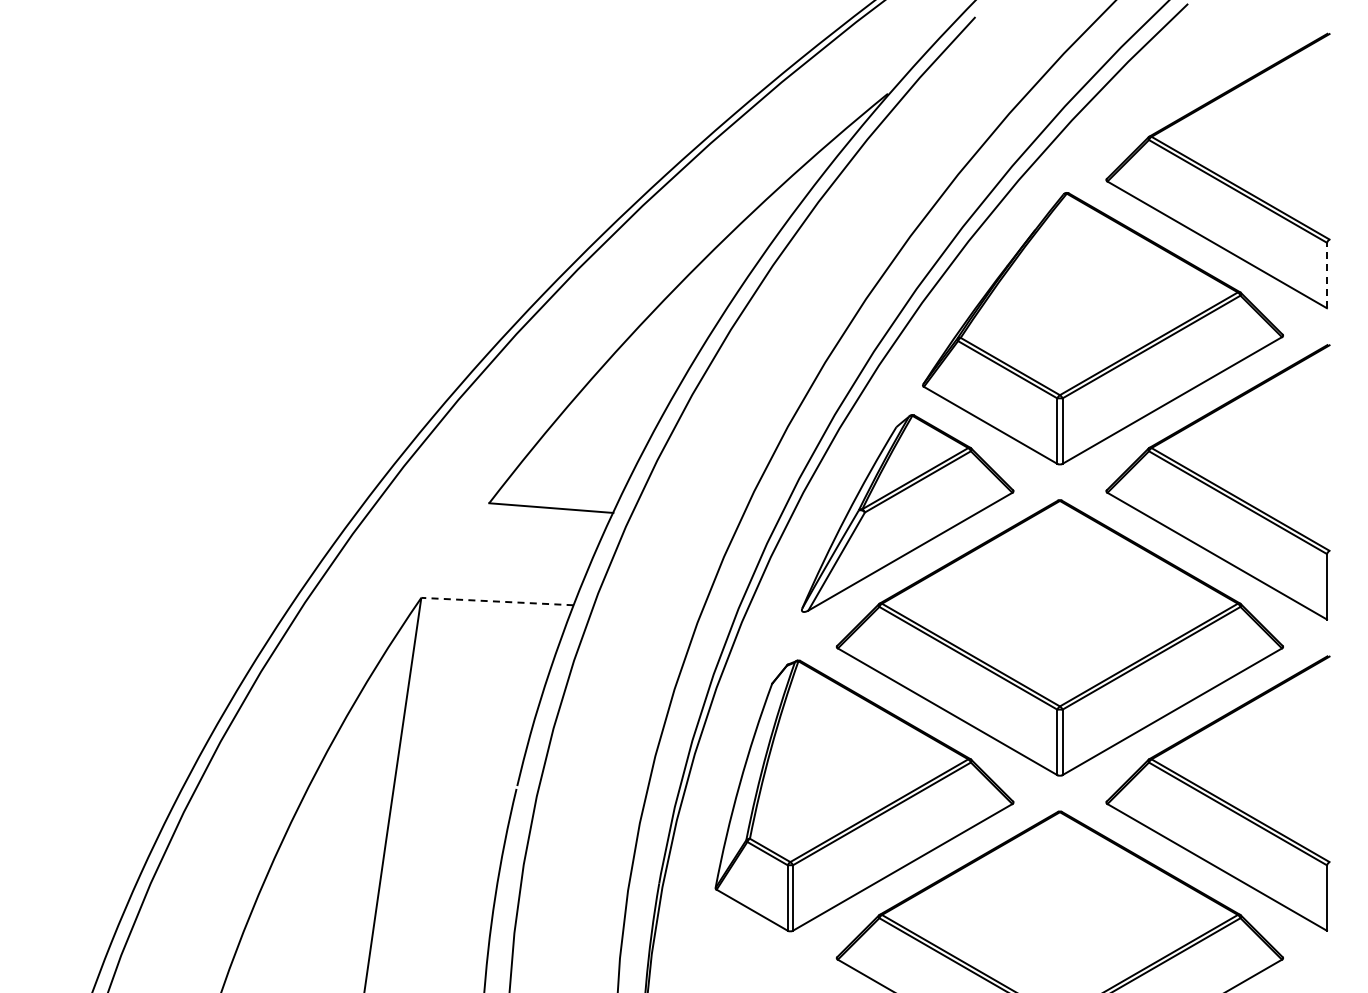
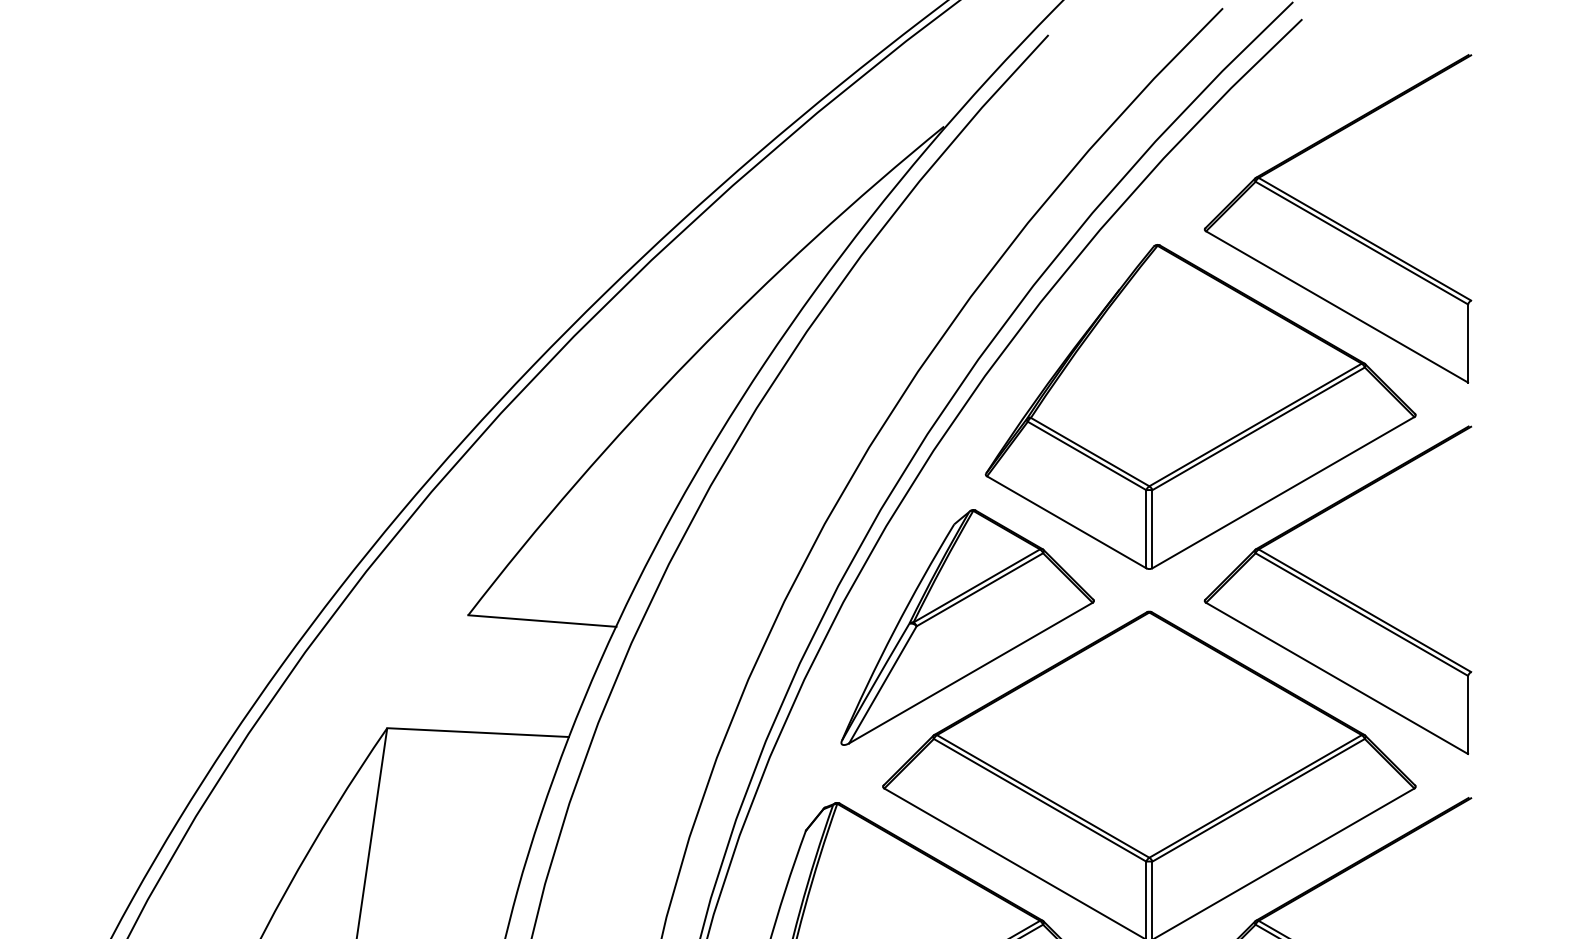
line: (1326, 275) -> (1467, 343), dashed -> solid
line: (496, 601) -> (476, 732), dashed -> solid

